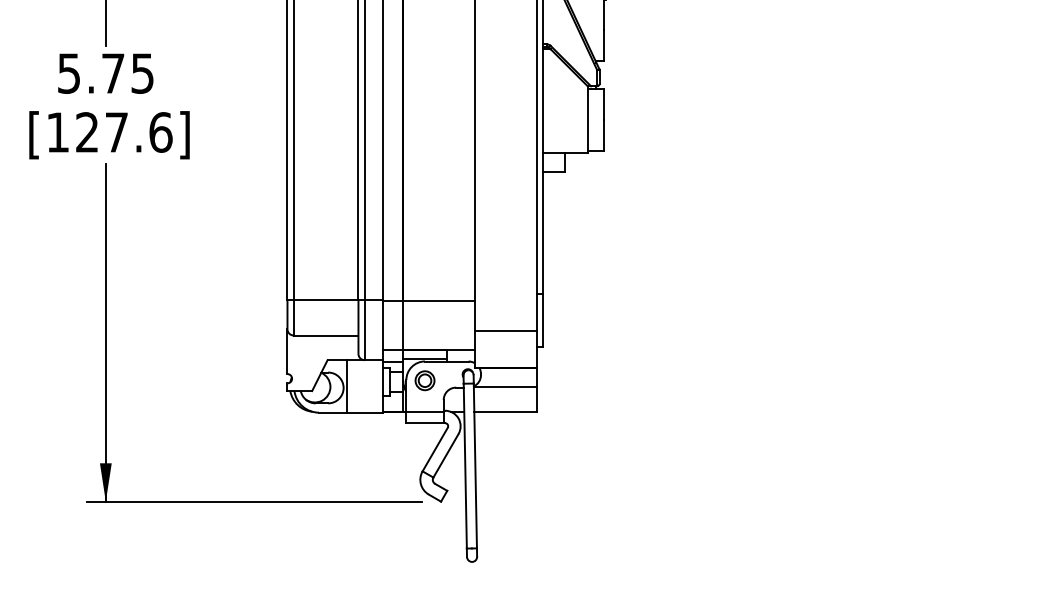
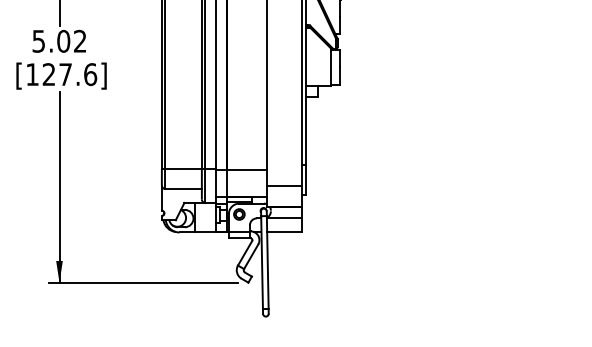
text: (127, 71) -> (71, 40), 5.75 -> 5.02

